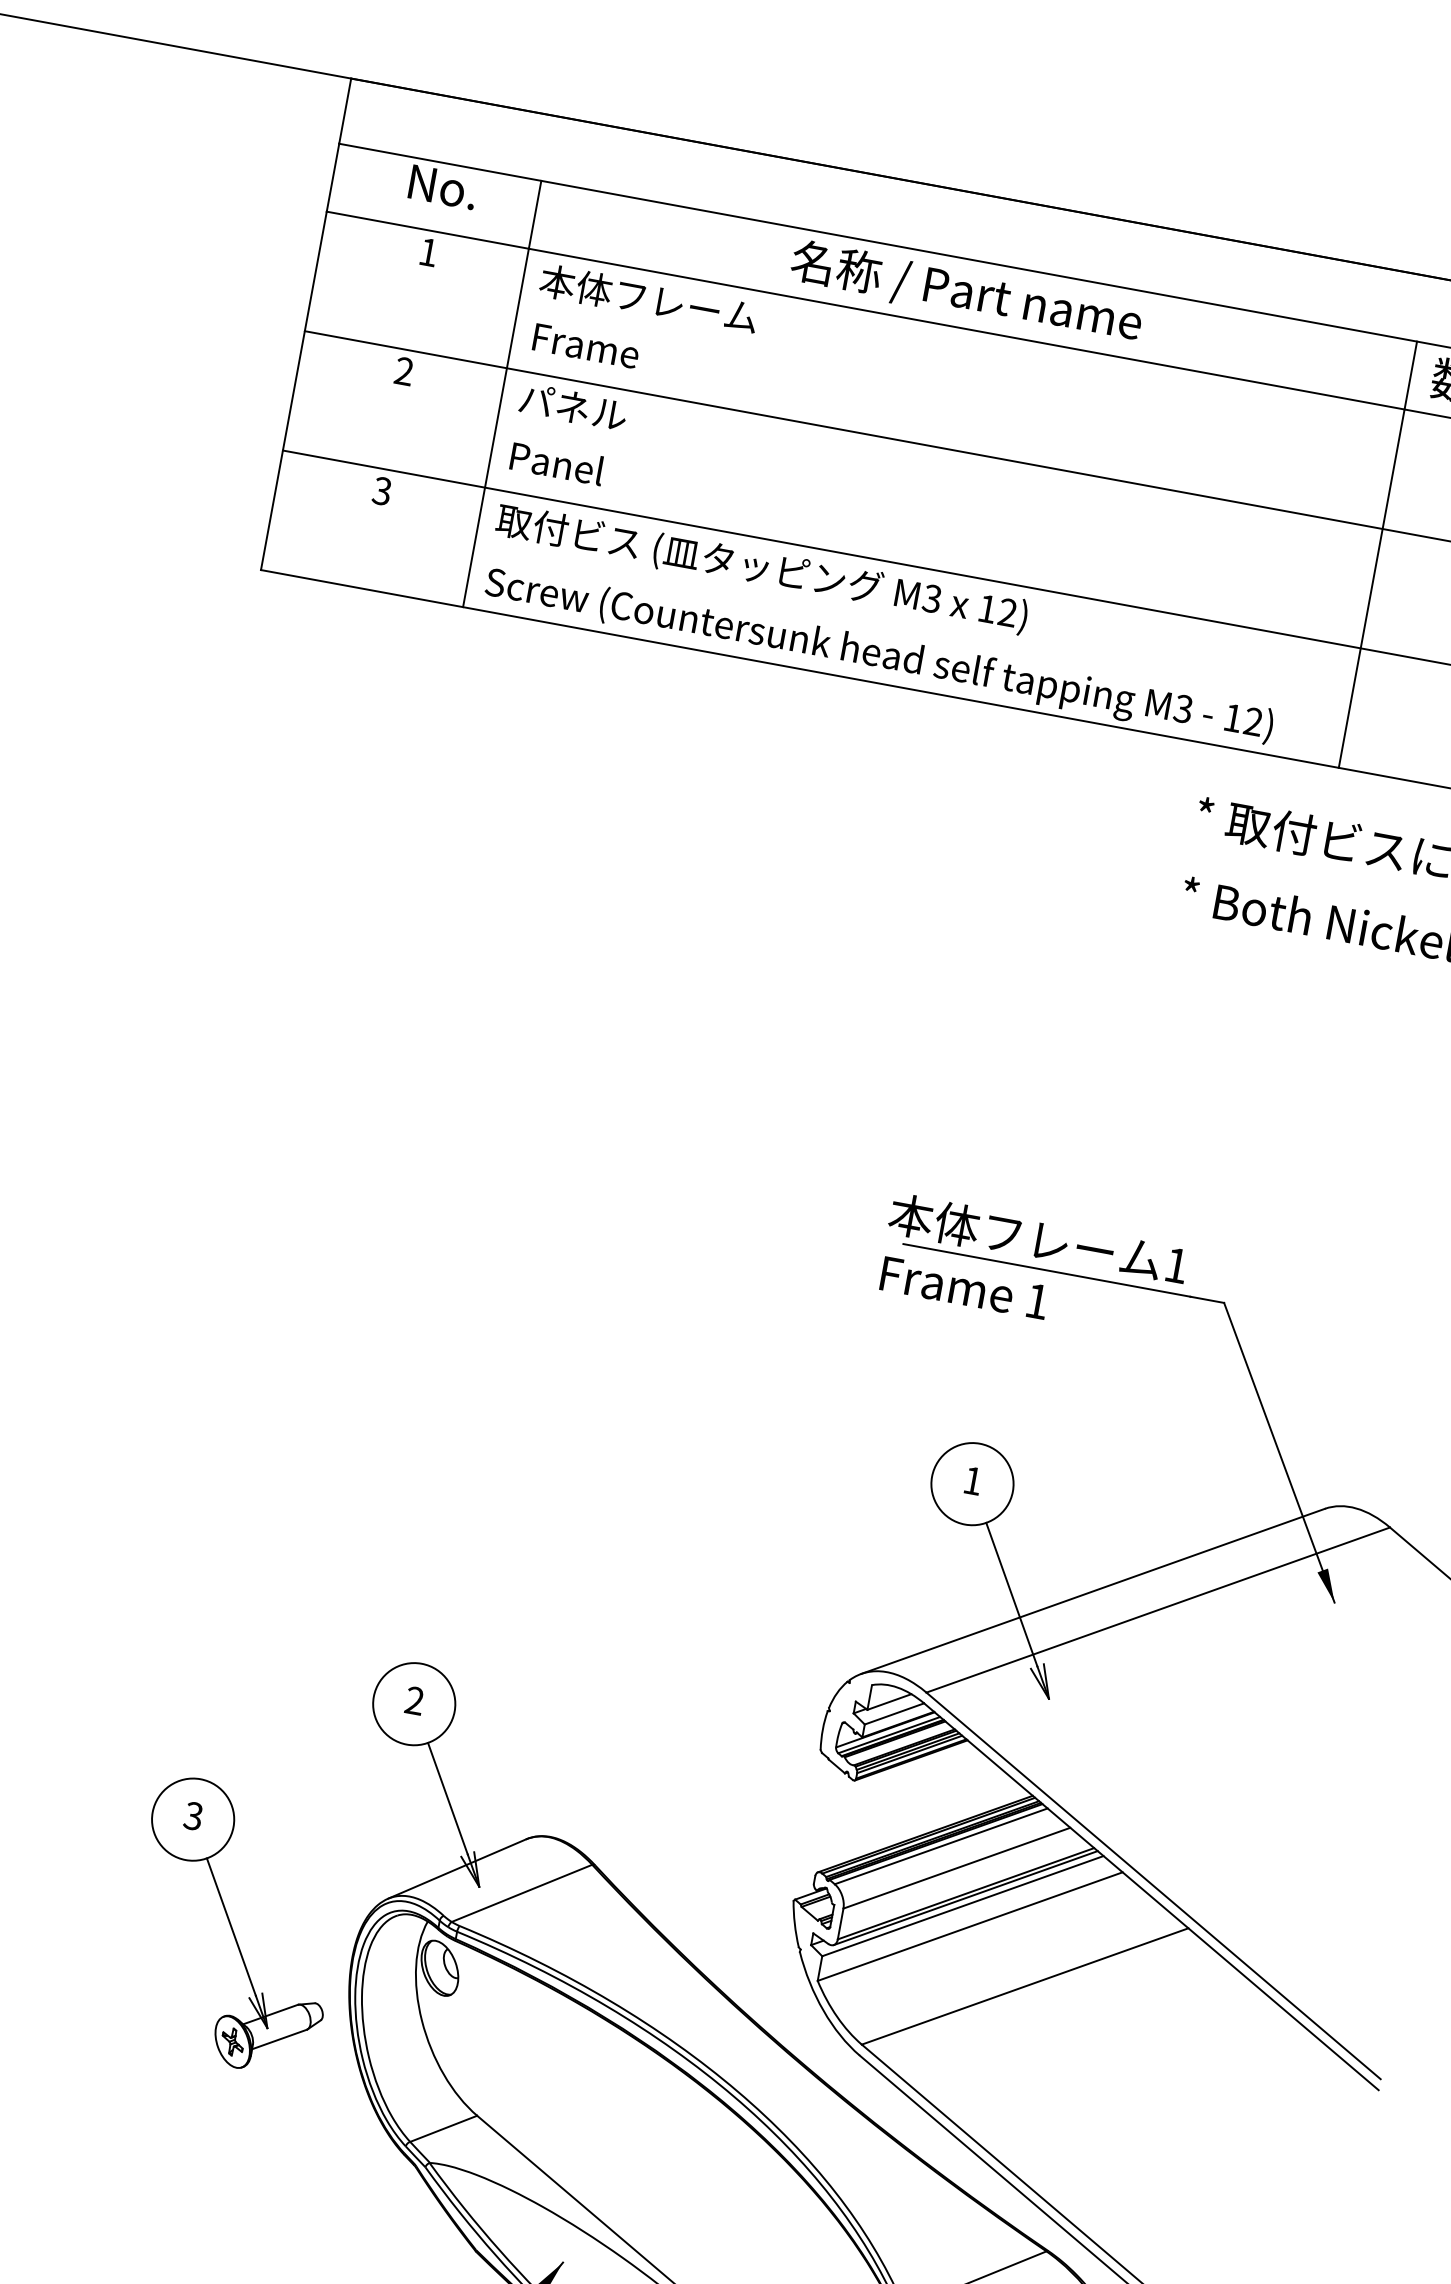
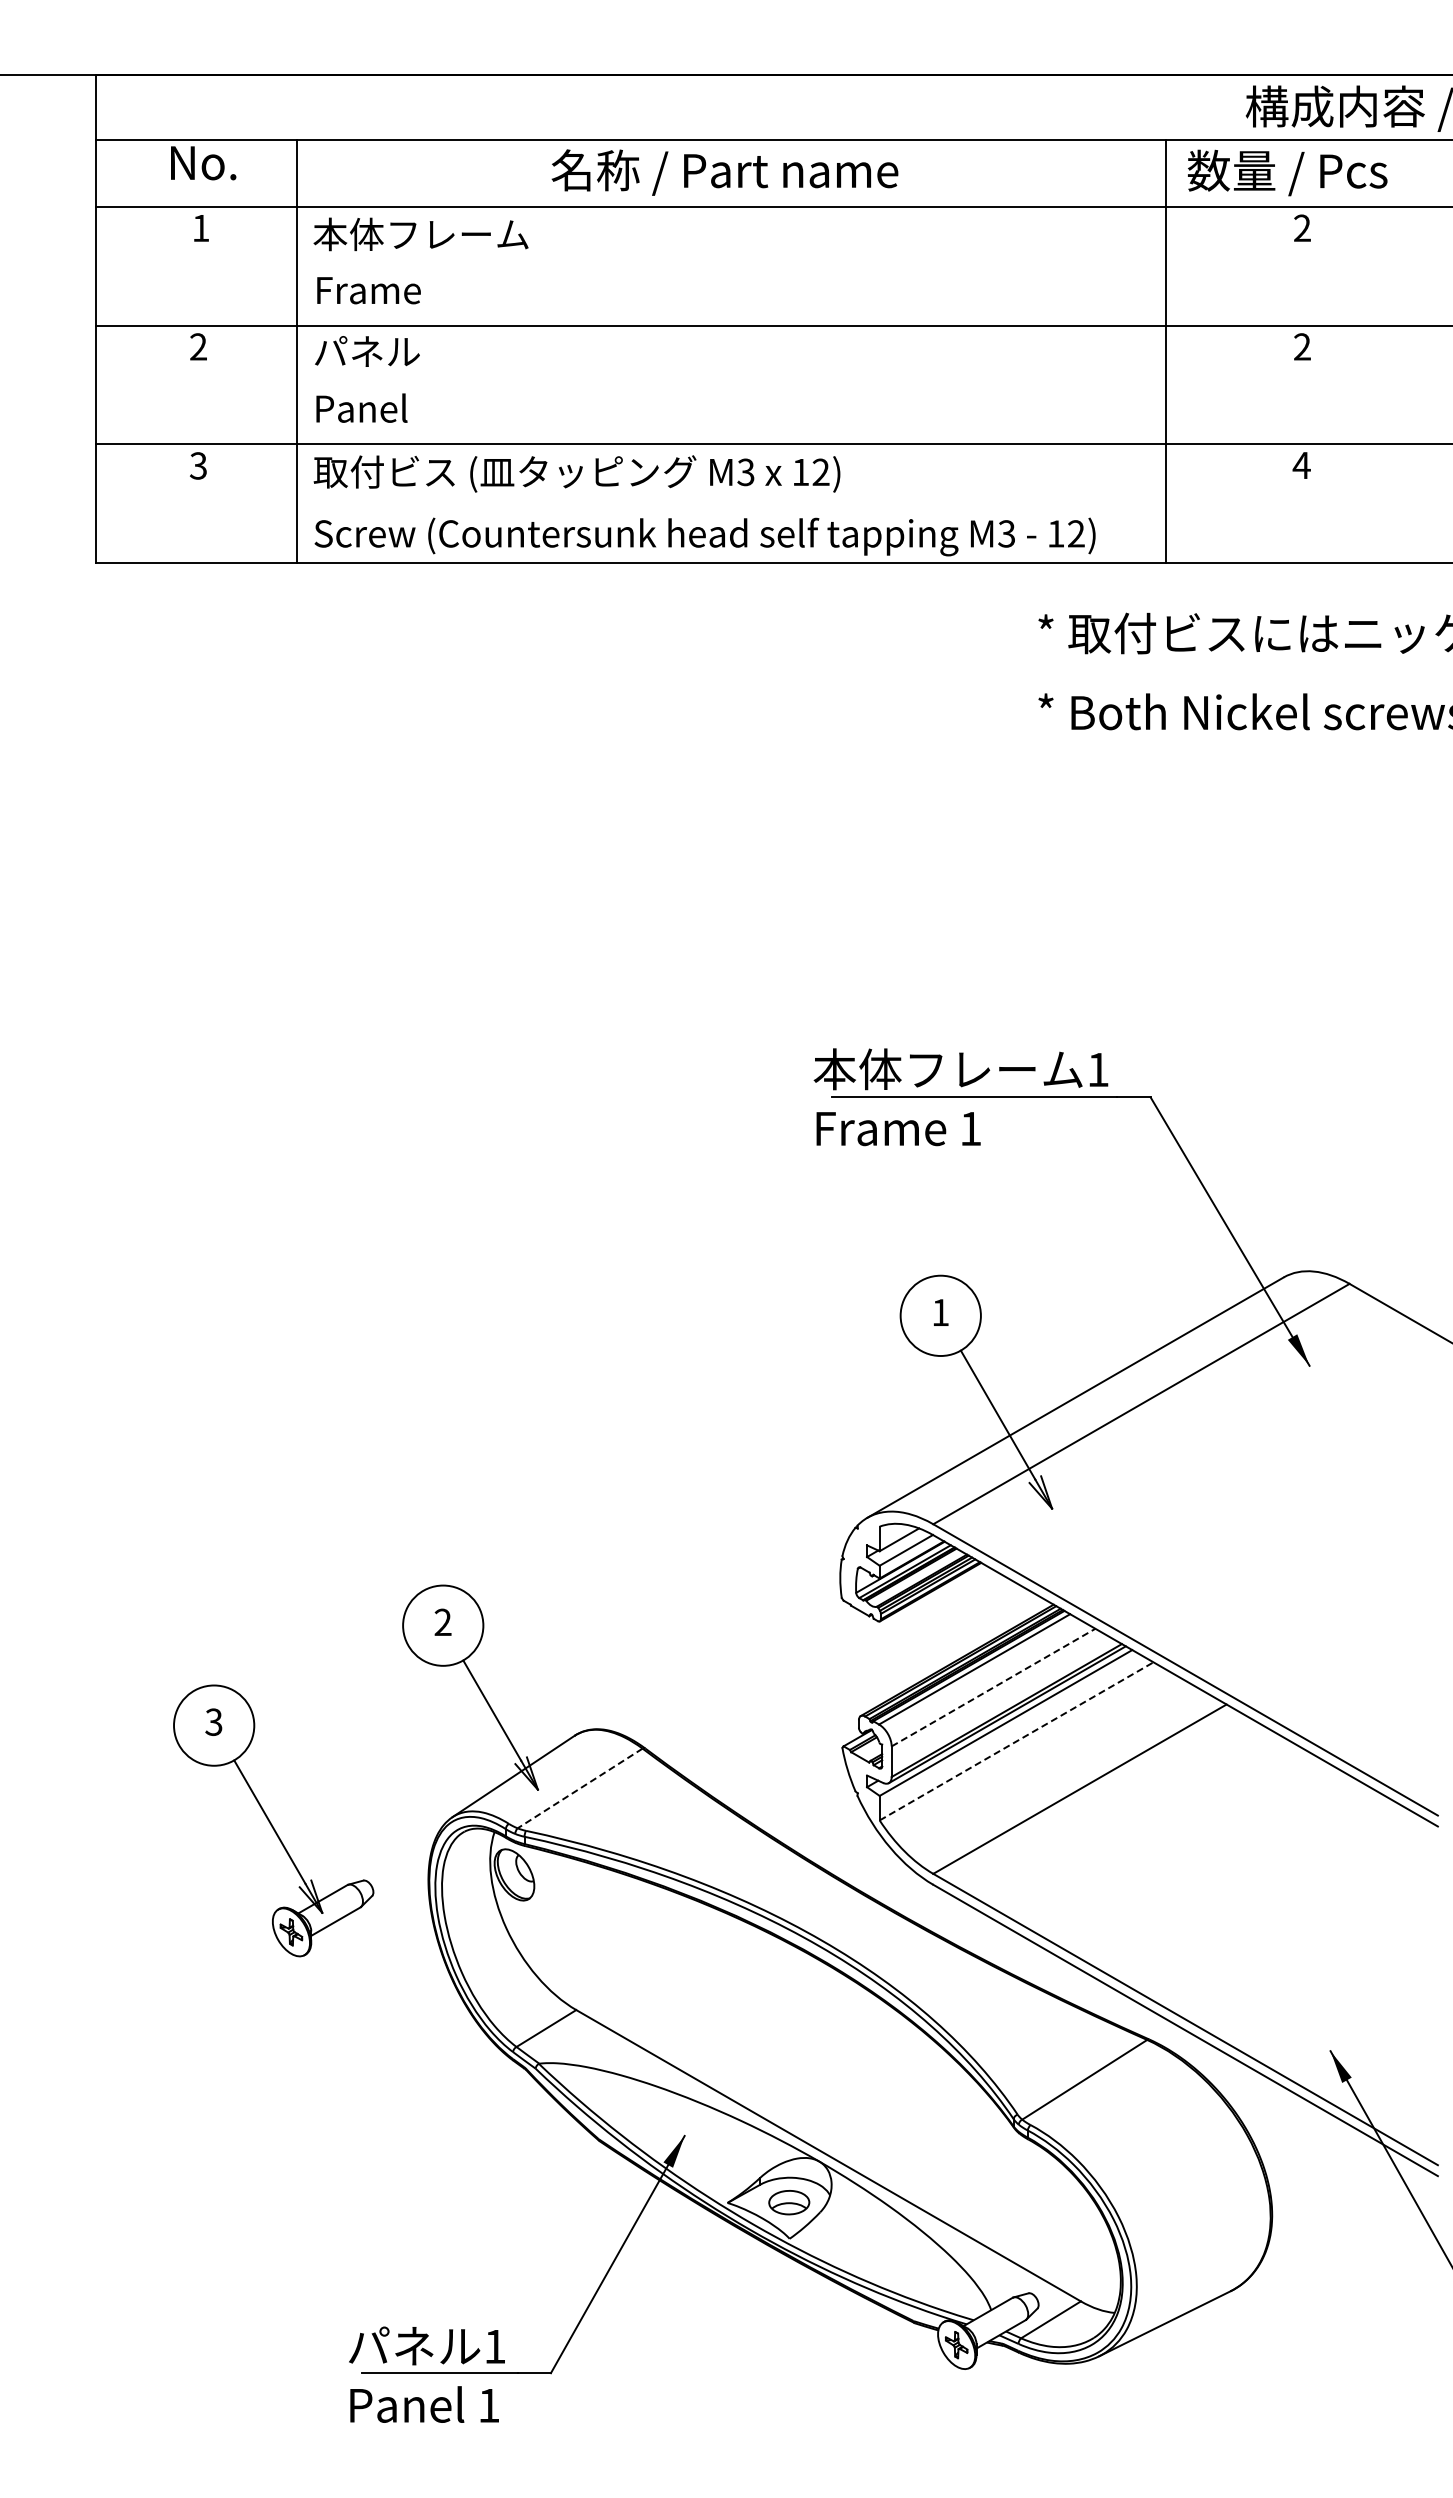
line: (956, 1868) -> (993, 1687), solid -> dashed
line: (521, 1893) -> (579, 1788), solid -> dashed
part: (235, 1926) -> (273, 1820), moved
line: (971, 1926) -> (1017, 1741), solid -> dashed

